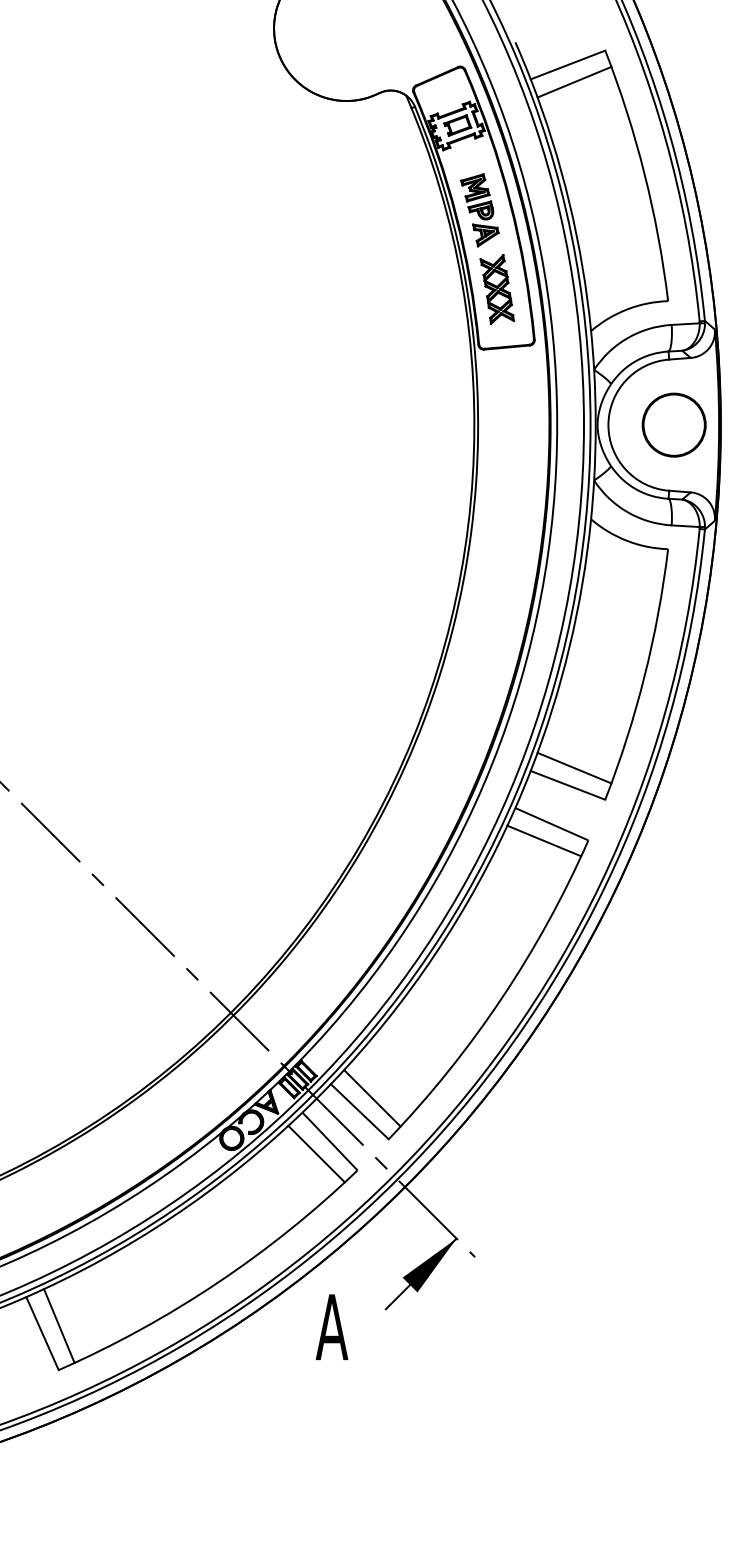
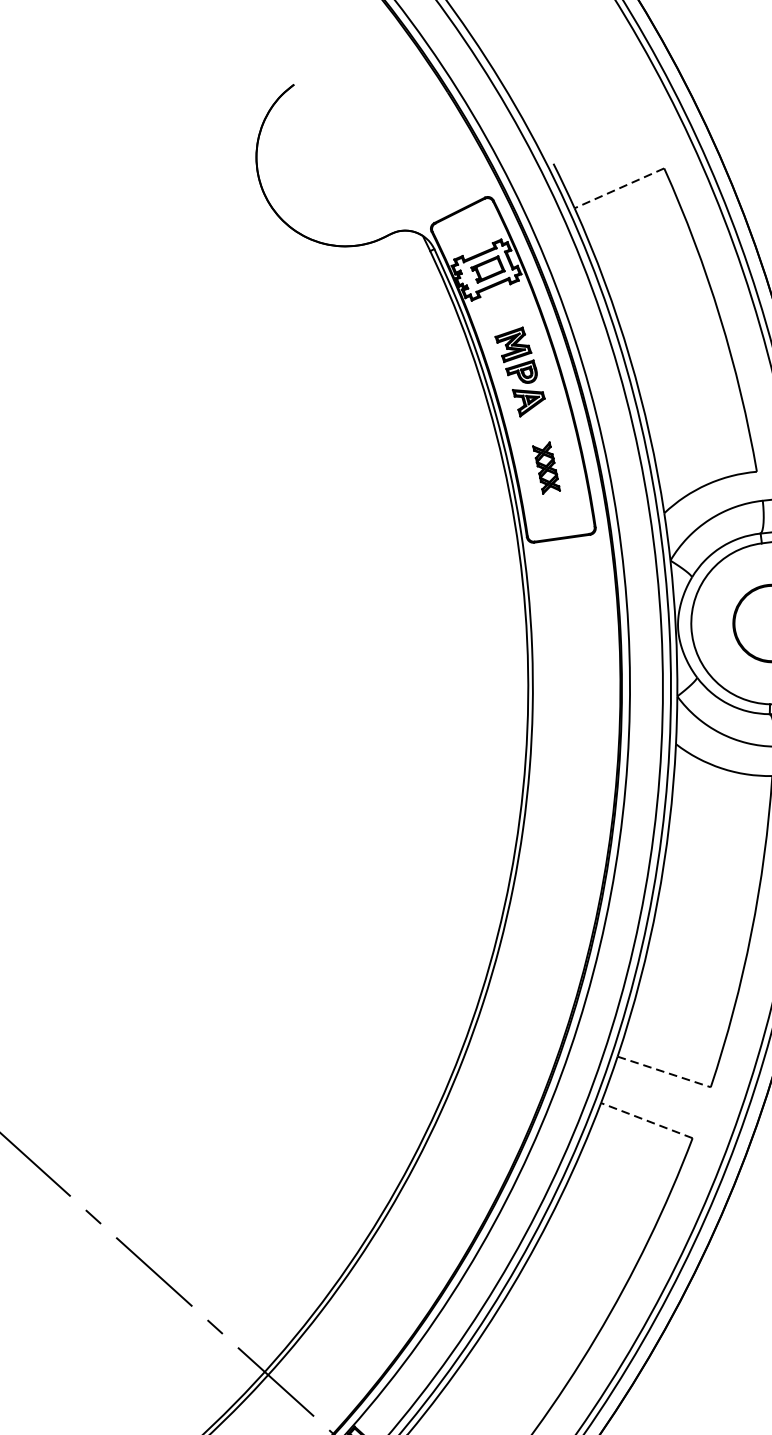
line: (568, 65) -> (620, 188), solid -> dashed
line: (574, 81) -> (628, 208), removed
part: (496, 289) -> (545, 468), size x0.6
line: (574, 767) -> (671, 1049), removed
line: (568, 785) -> (664, 1072), solid -> dashed
line: (551, 824) -> (646, 1120), solid -> dashed
line: (544, 840) -> (638, 1141), removed

